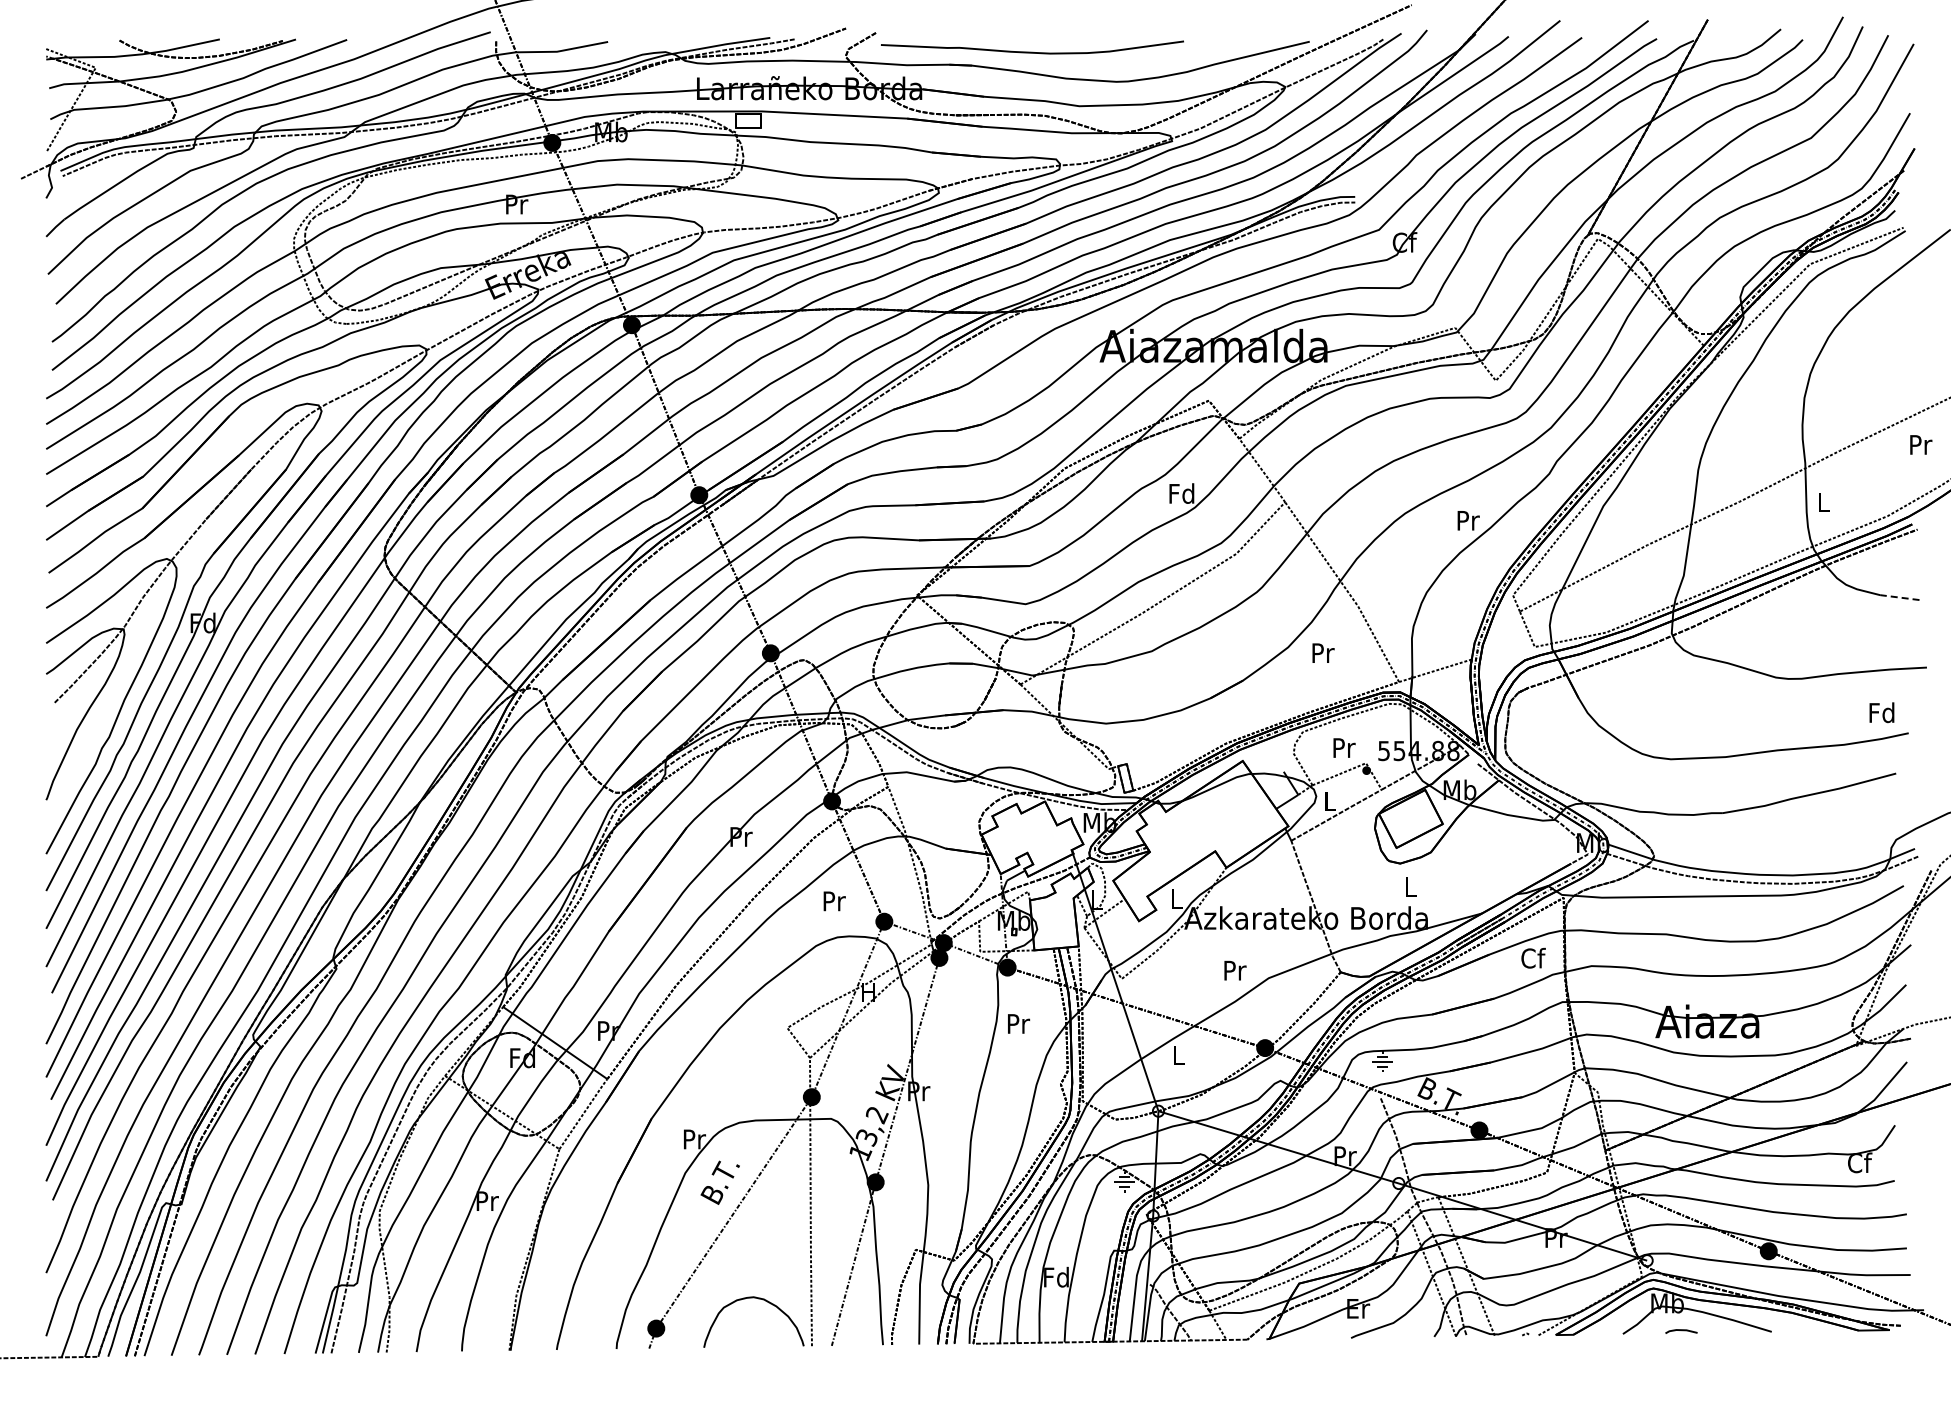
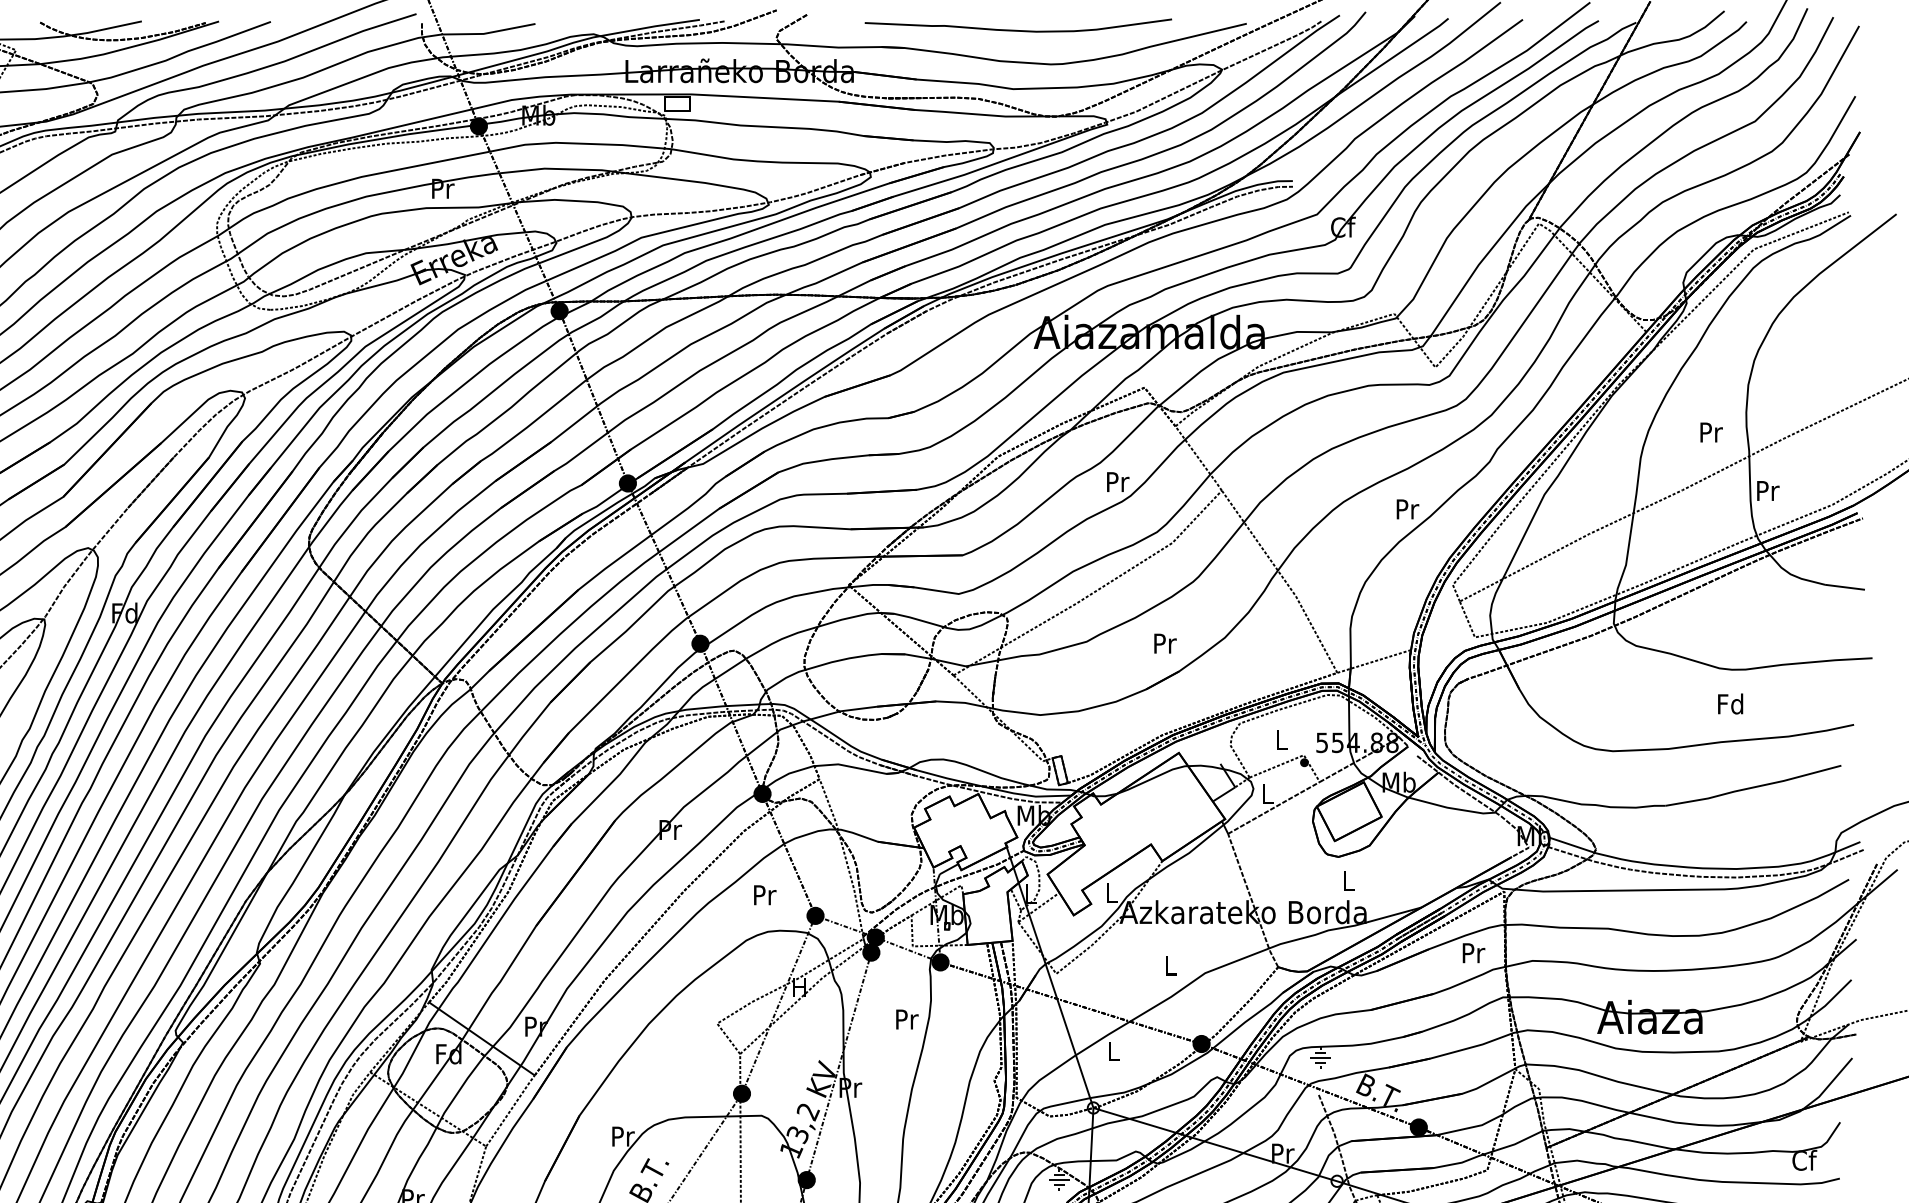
curve: (1032, 51) -> (1018, 29), moved
text: (1921, 444) -> (1711, 432), moved
text: (1181, 493) -> (1116, 481), Fd -> Pr
text: (1824, 502) -> (1768, 490), L -> Pr
line: (1899, 597) -> (1844, 587), dashed -> solid
text: (1323, 652) -> (1165, 642), moved
text: (1881, 712) -> (1730, 703), moved
text: (1344, 747) -> (1282, 739), Pr -> L
text: (1533, 957) -> (1473, 952), Cf -> Pr
text: (1235, 970) -> (1171, 965), Pr -> L
text: (1019, 1023) -> (907, 1019), moved

